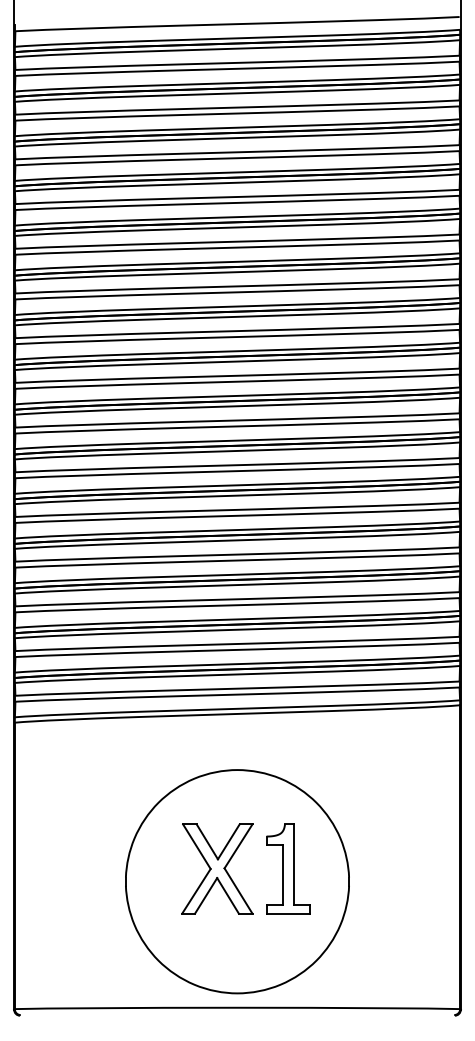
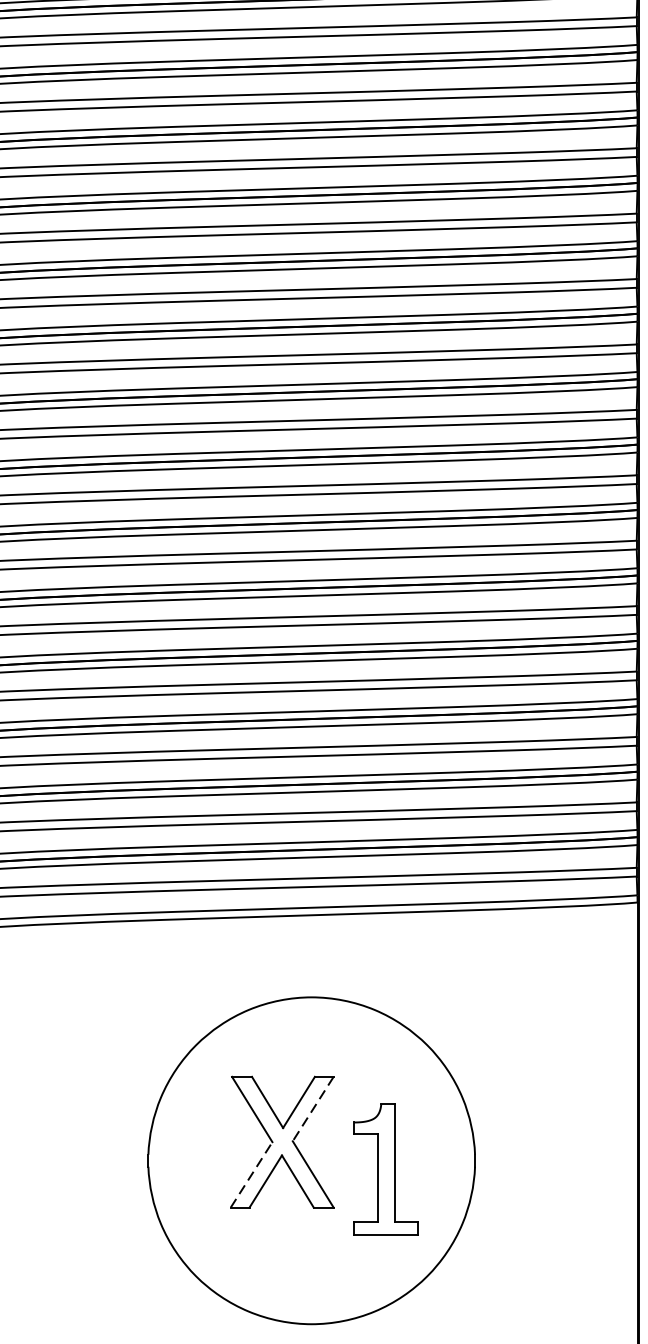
line: (238, 846) -> (313, 1109), solid -> dashed
part: (288, 868) -> (386, 1169), moved
line: (196, 891) -> (251, 1175), solid -> dashed

